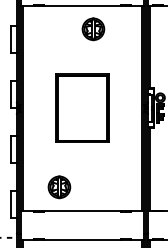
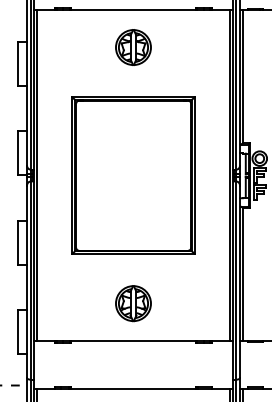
part: (93, 29) -> (133, 47), moved
part: (82, 108) -> (133, 175), size x1.43
part: (59, 187) -> (133, 303), moved

